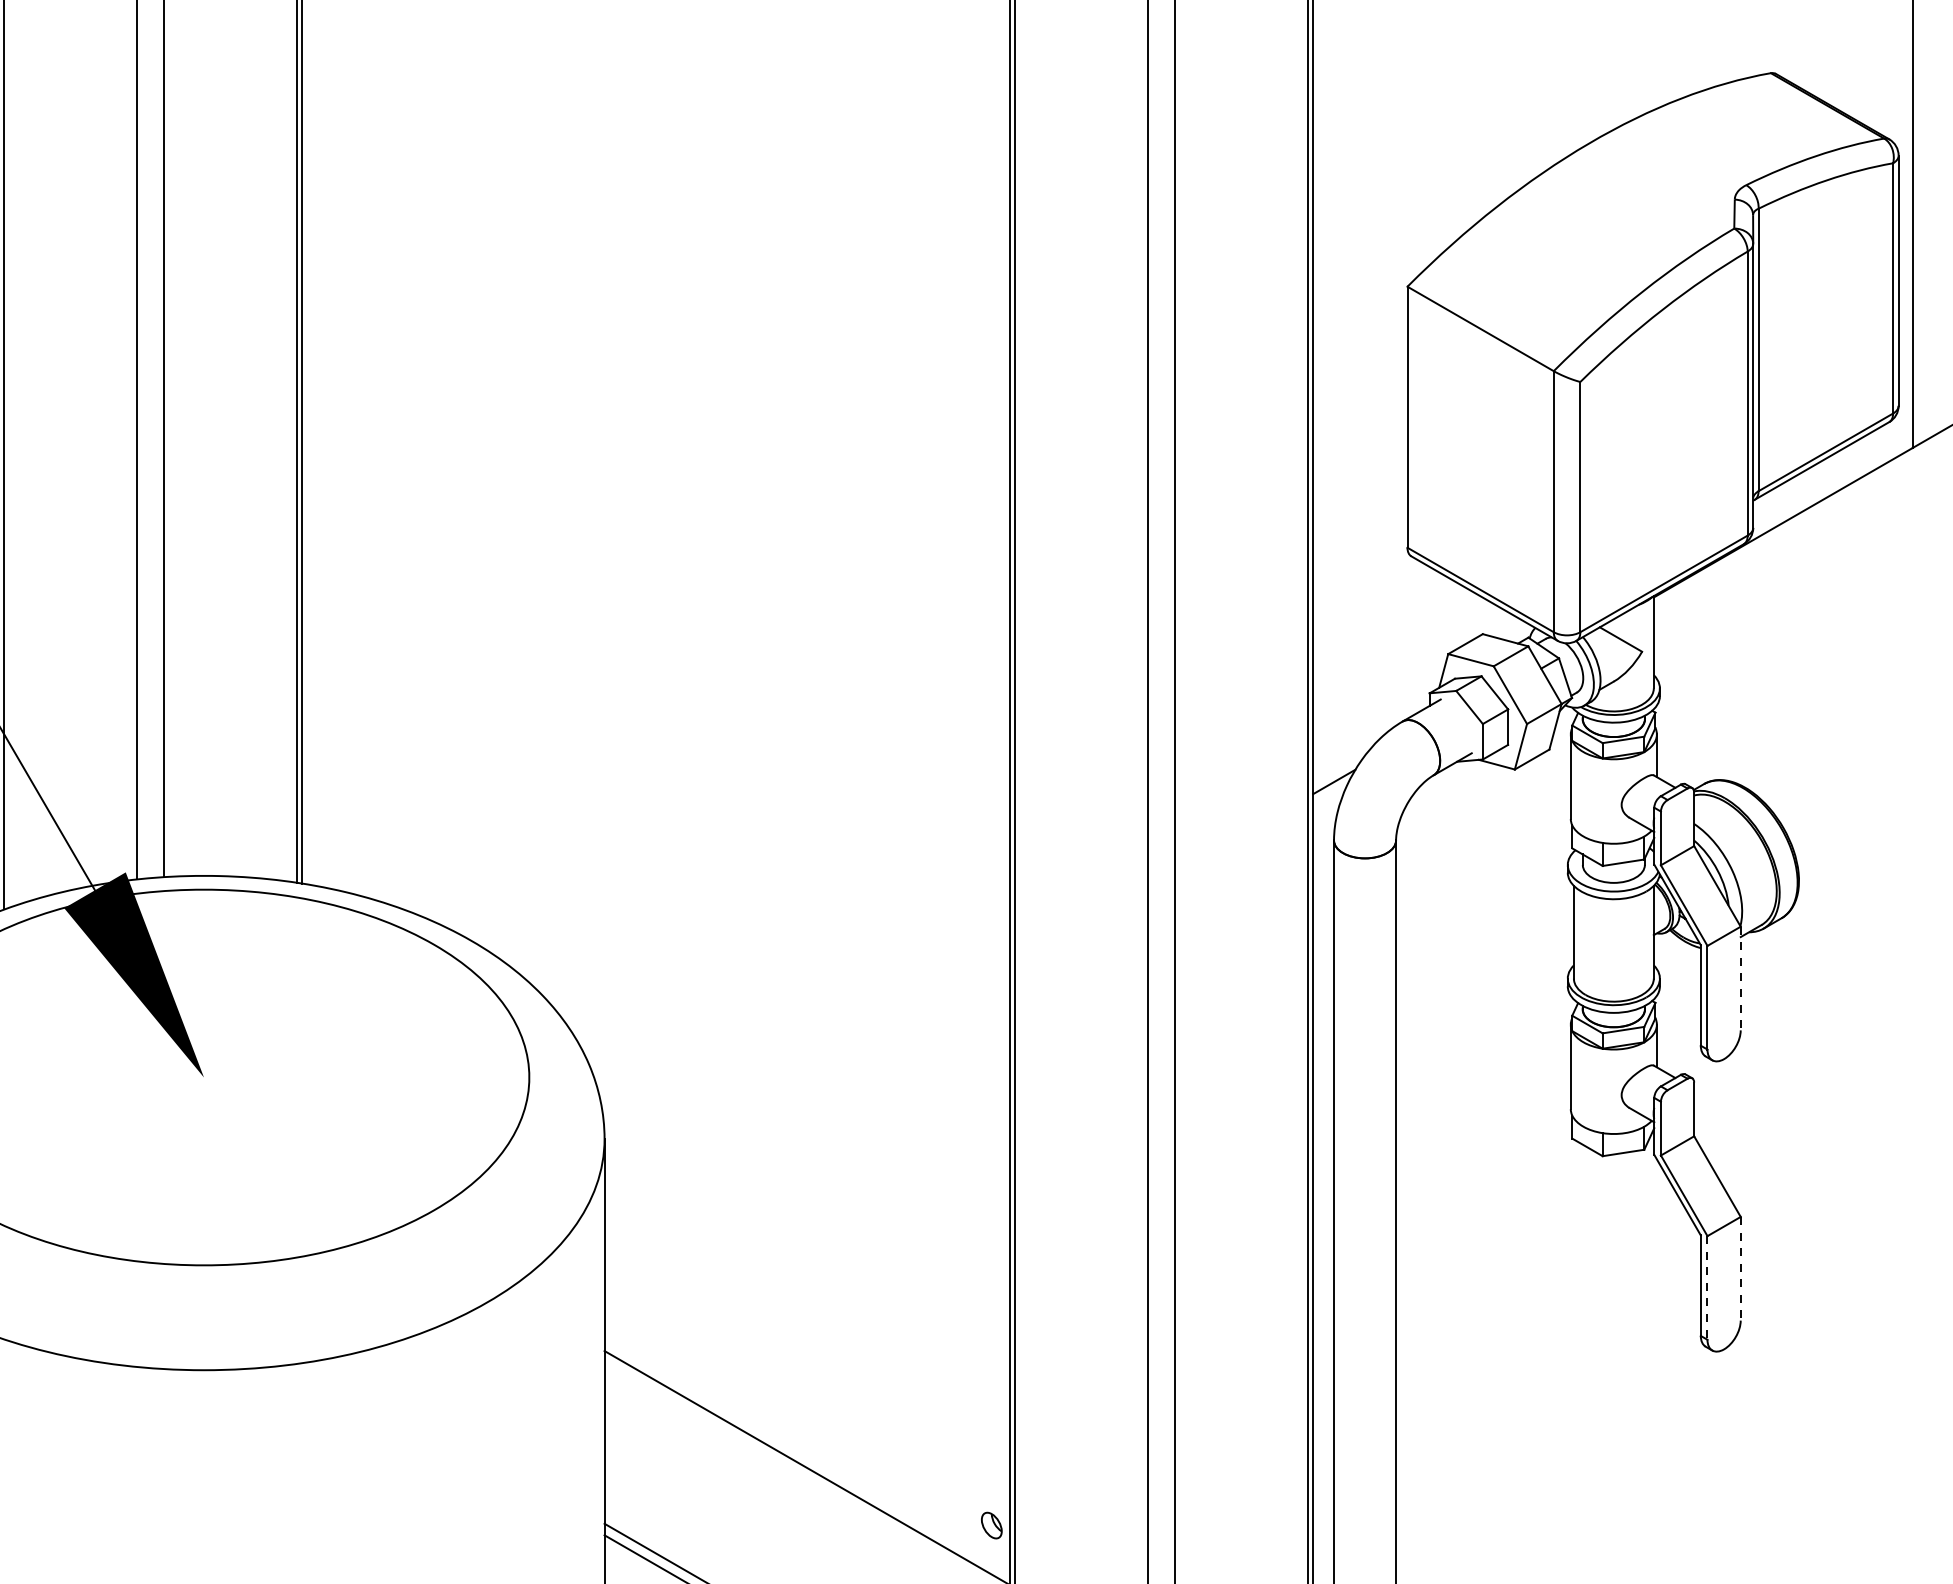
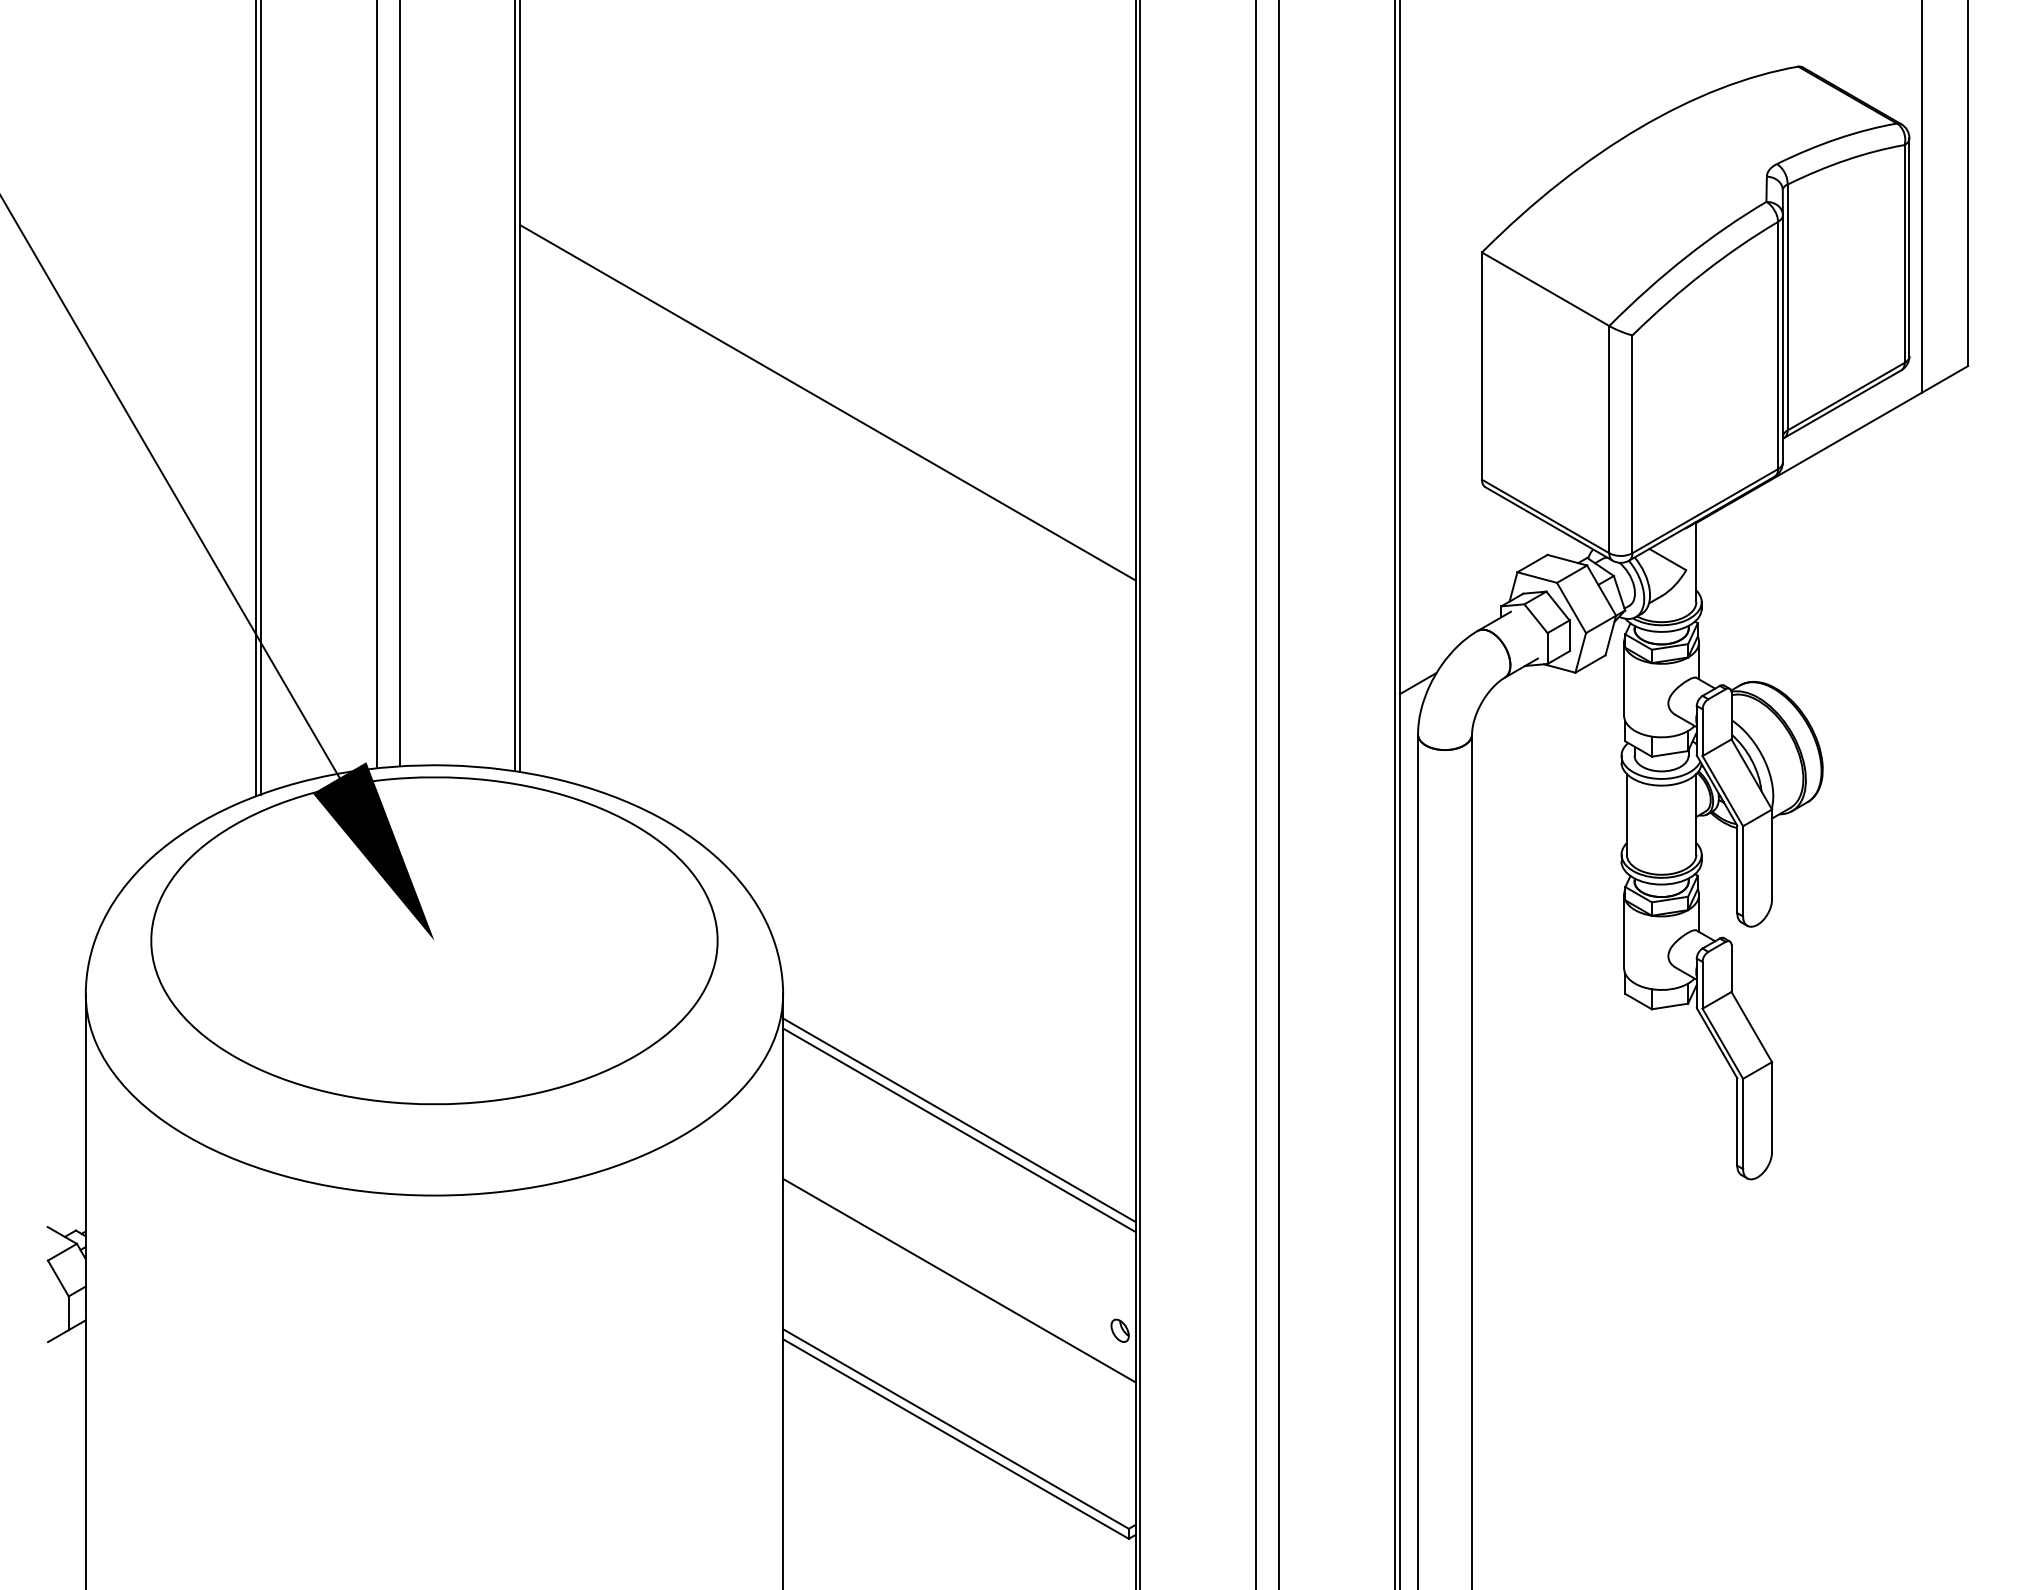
line: (655, 459) -> (827, 402), added
line: (1741, 979) -> (1772, 855), dashed -> solid
line: (1741, 1269) -> (1772, 1107), dashed -> solid
line: (807, 1283) -> (959, 1120), added
line: (1707, 1288) -> (1743, 1124), dashed -> solid
line: (807, 1295) -> (959, 1130), added

